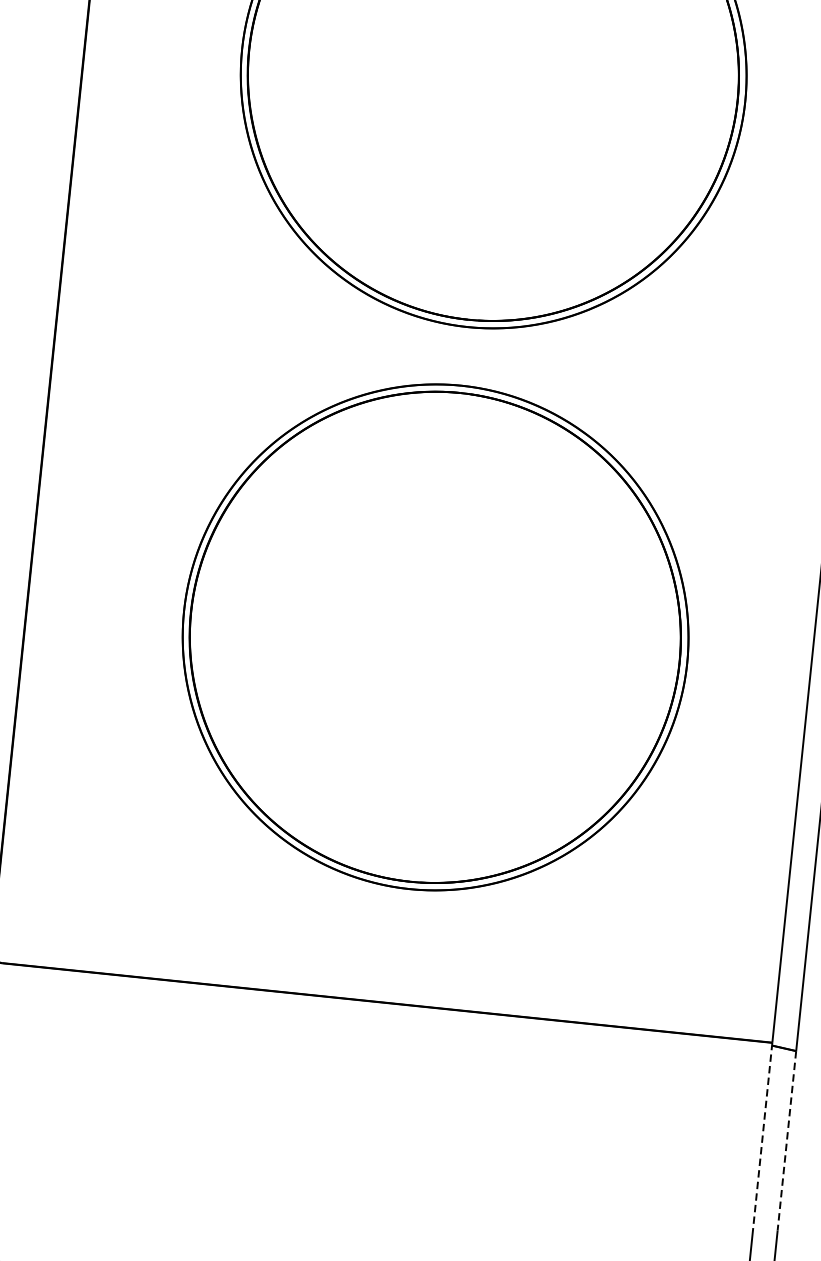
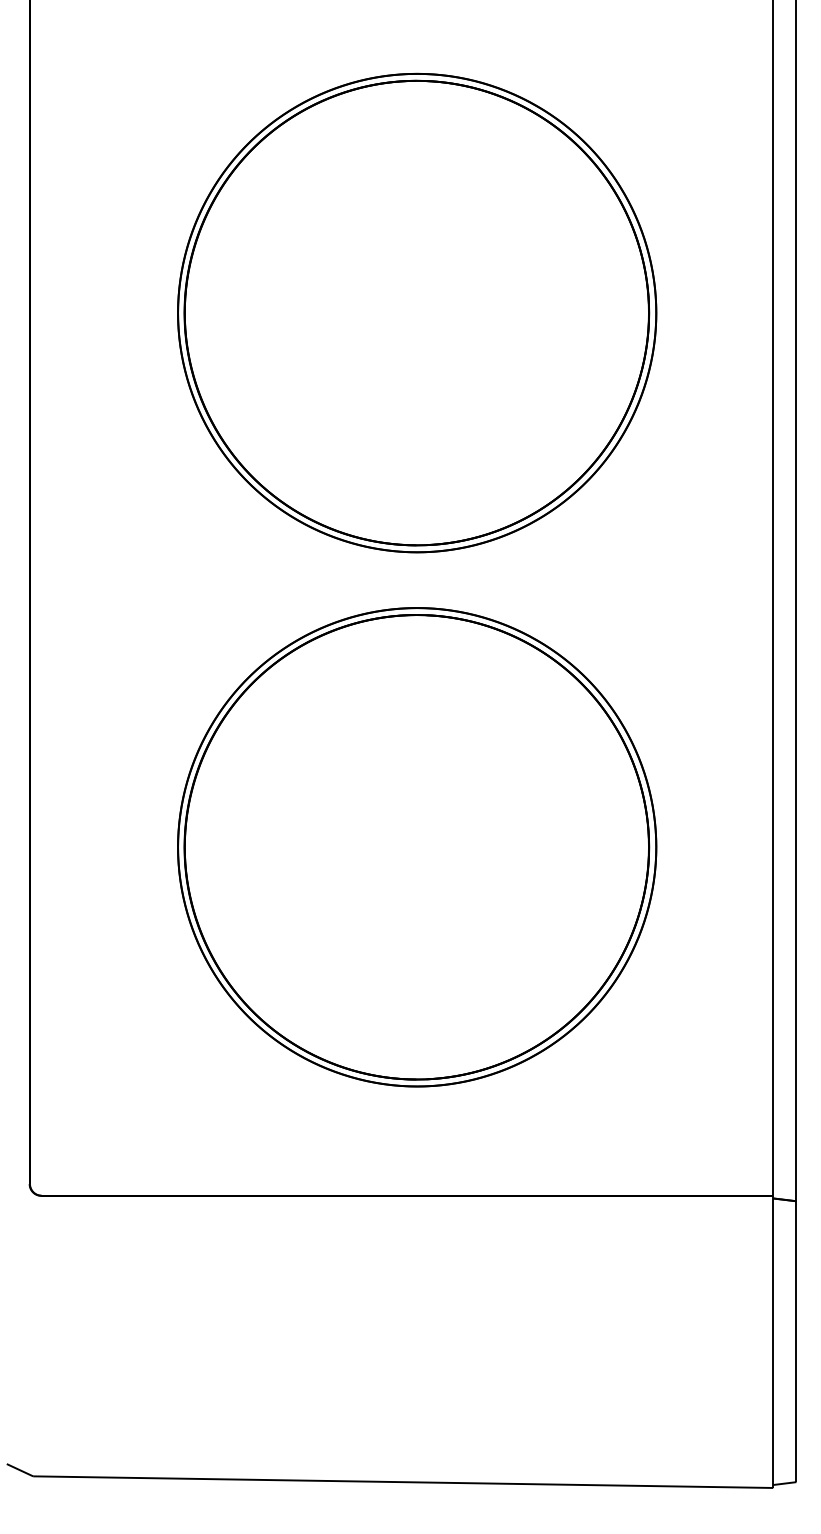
line: (762, 1136) -> (773, 1284), dashed -> solid
line: (786, 1141) -> (796, 1287), dashed -> solid

